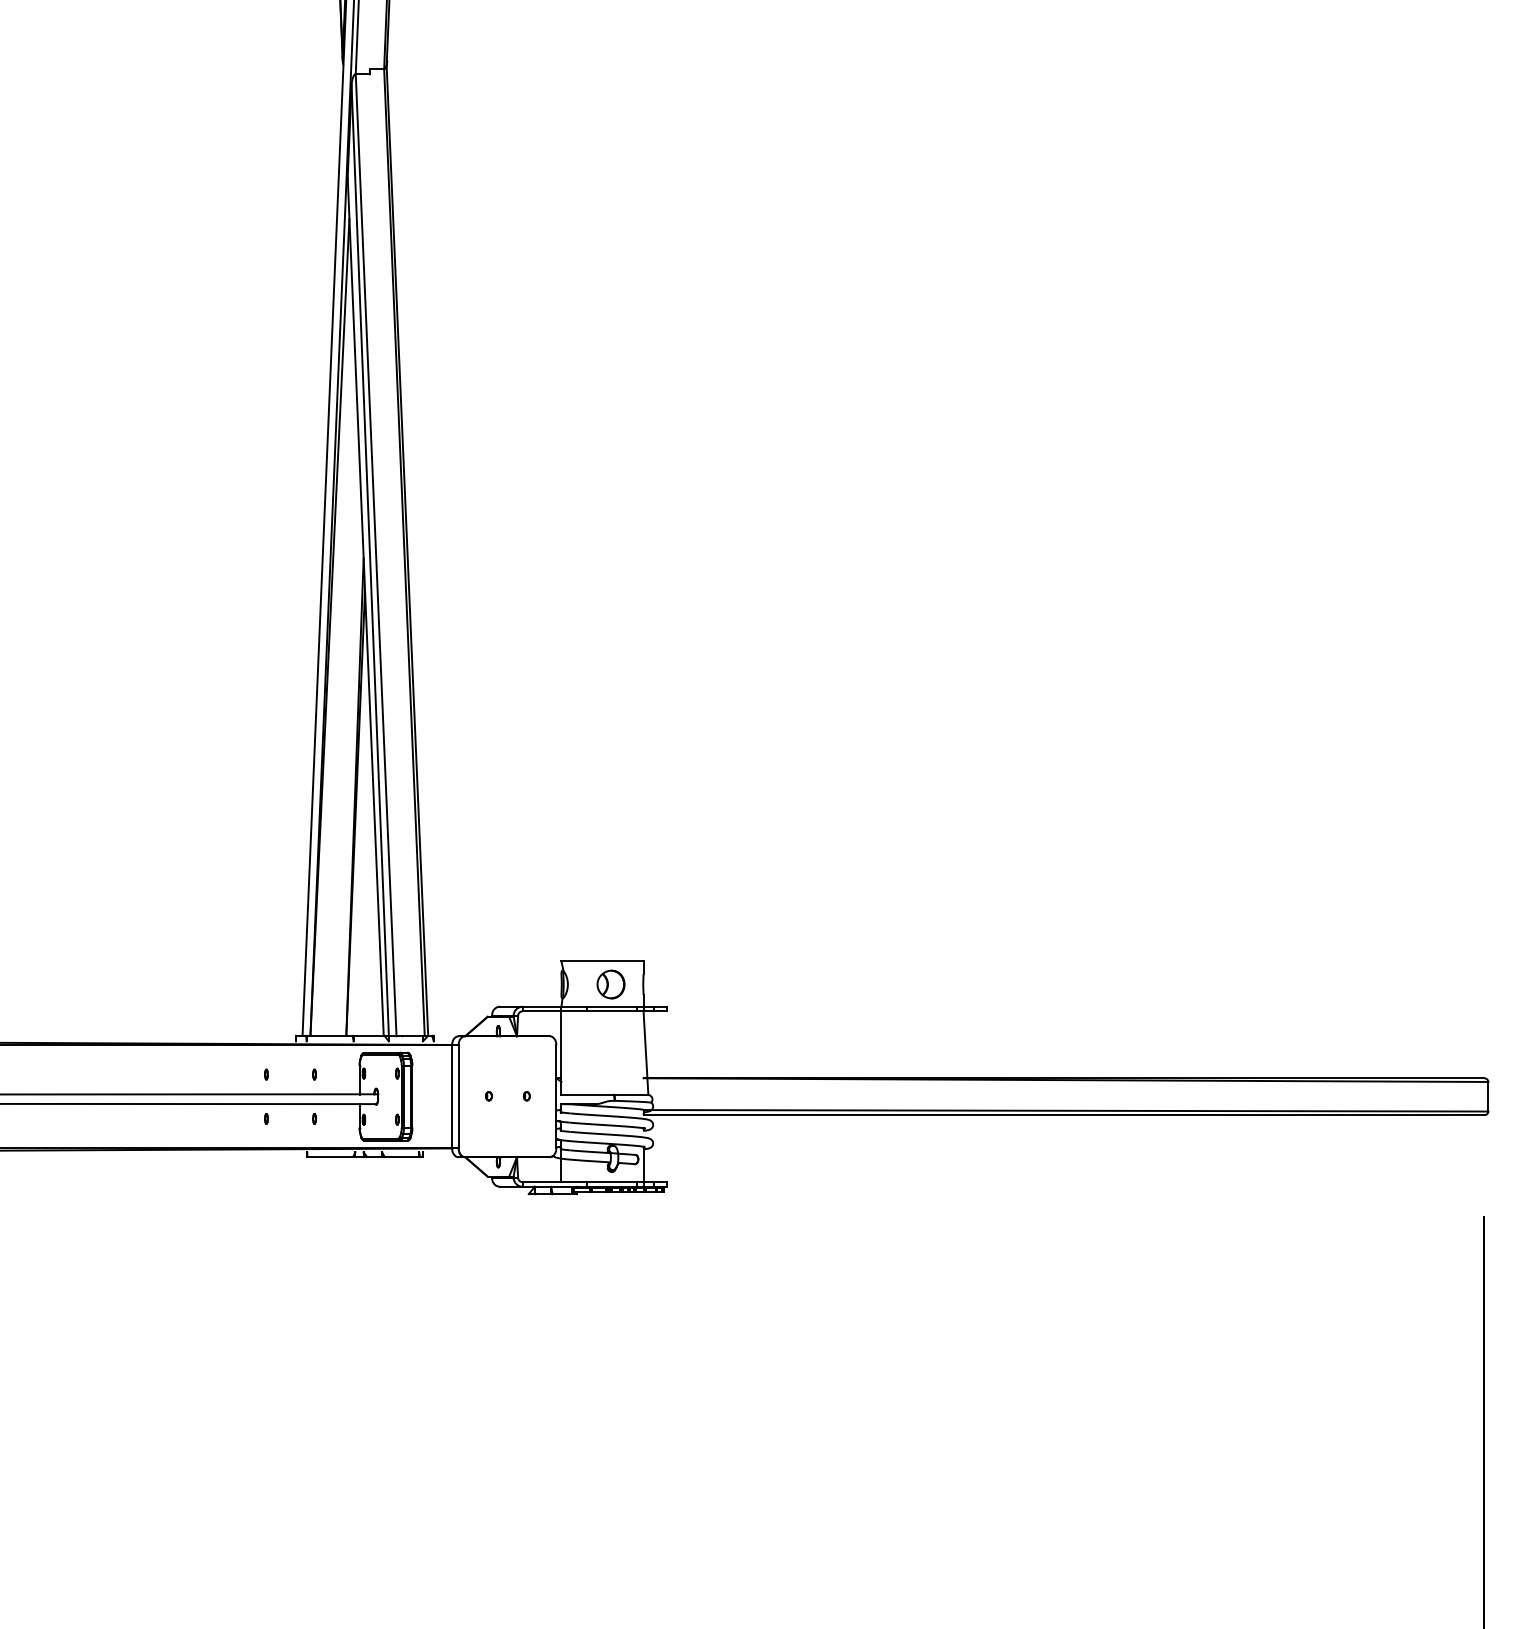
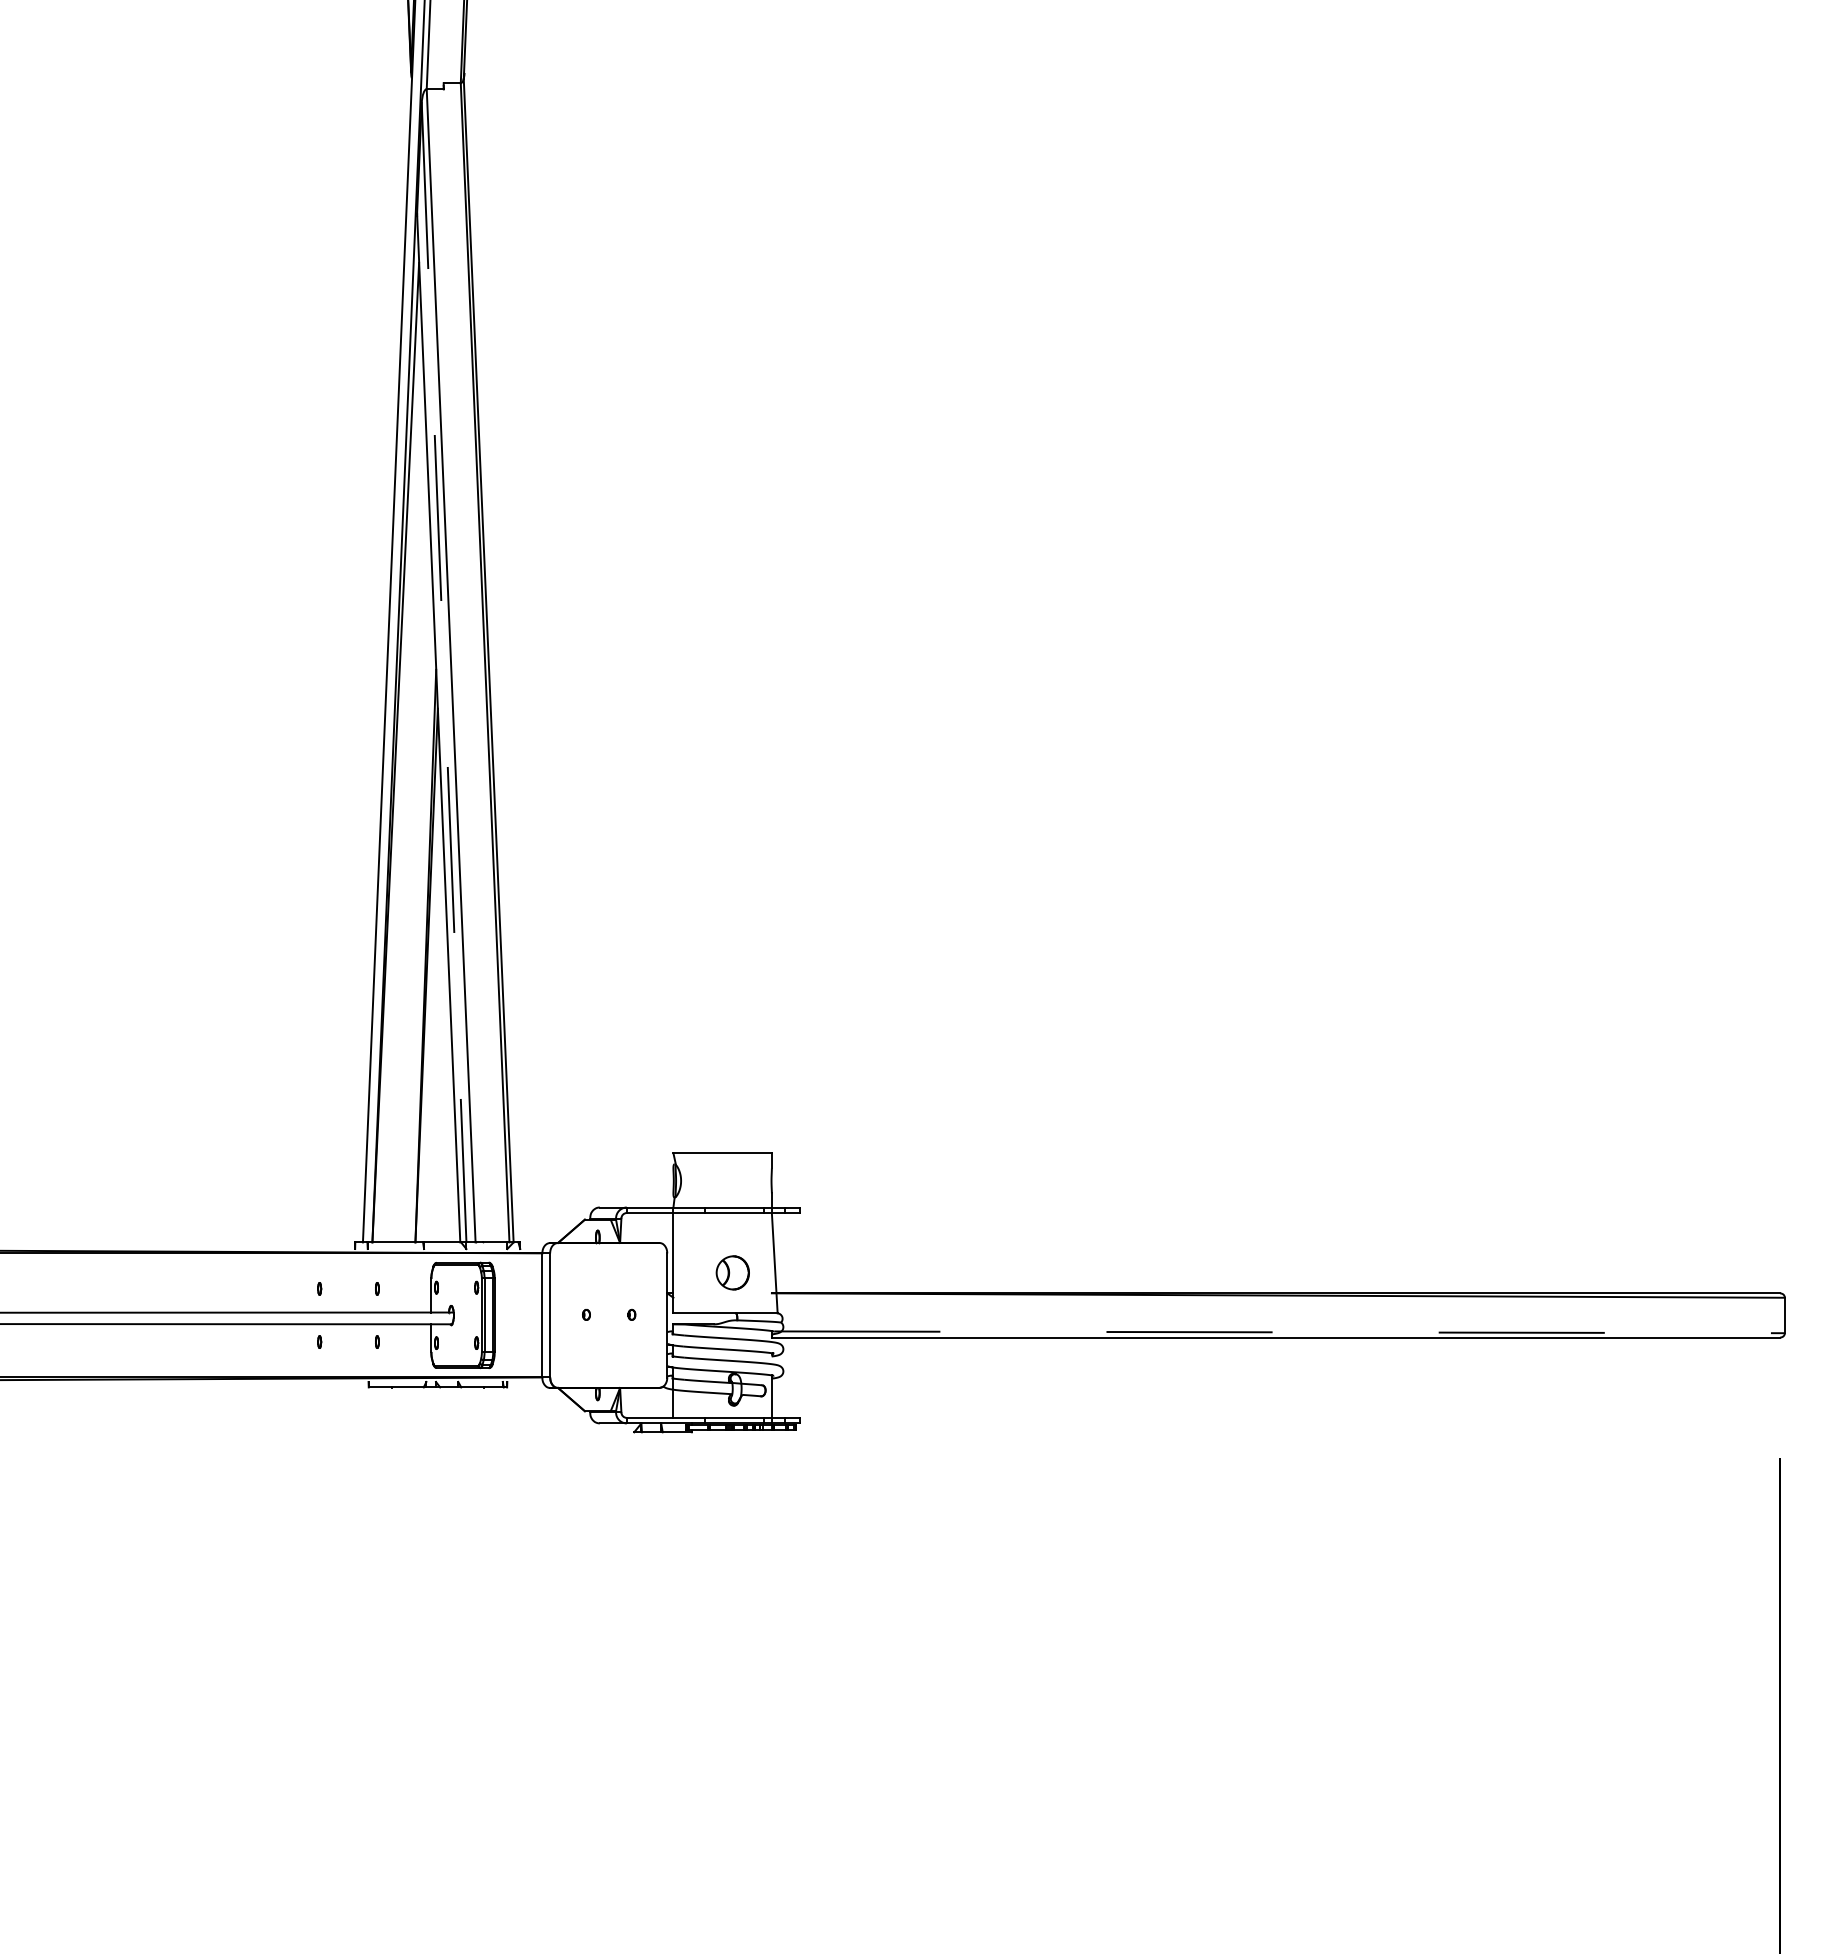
line: (370, 561) -> (444, 673), solid -> dashed
part: (610, 984) -> (732, 1272), moved
line: (1067, 1110) -> (1280, 1332), solid -> dashed

